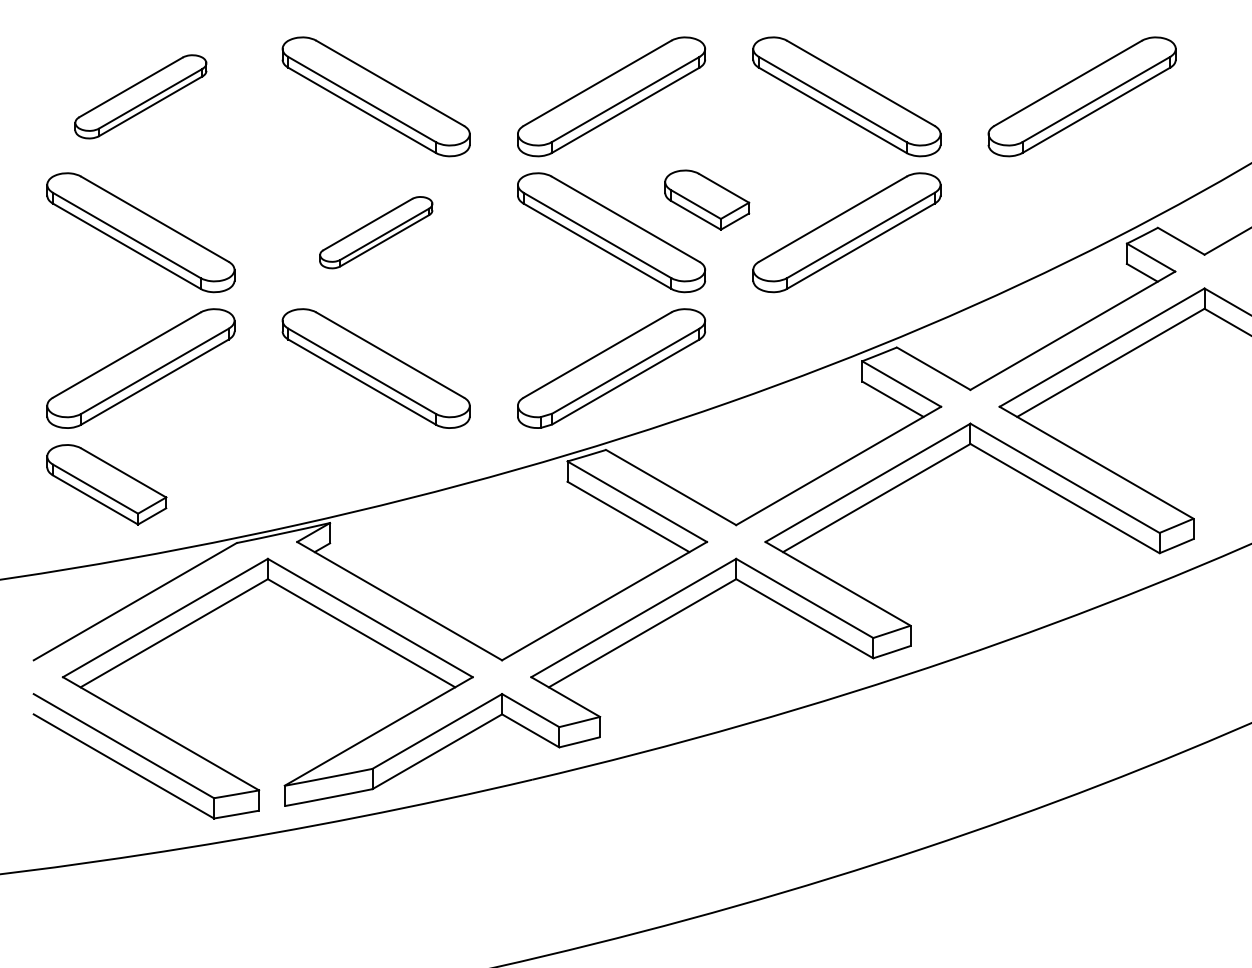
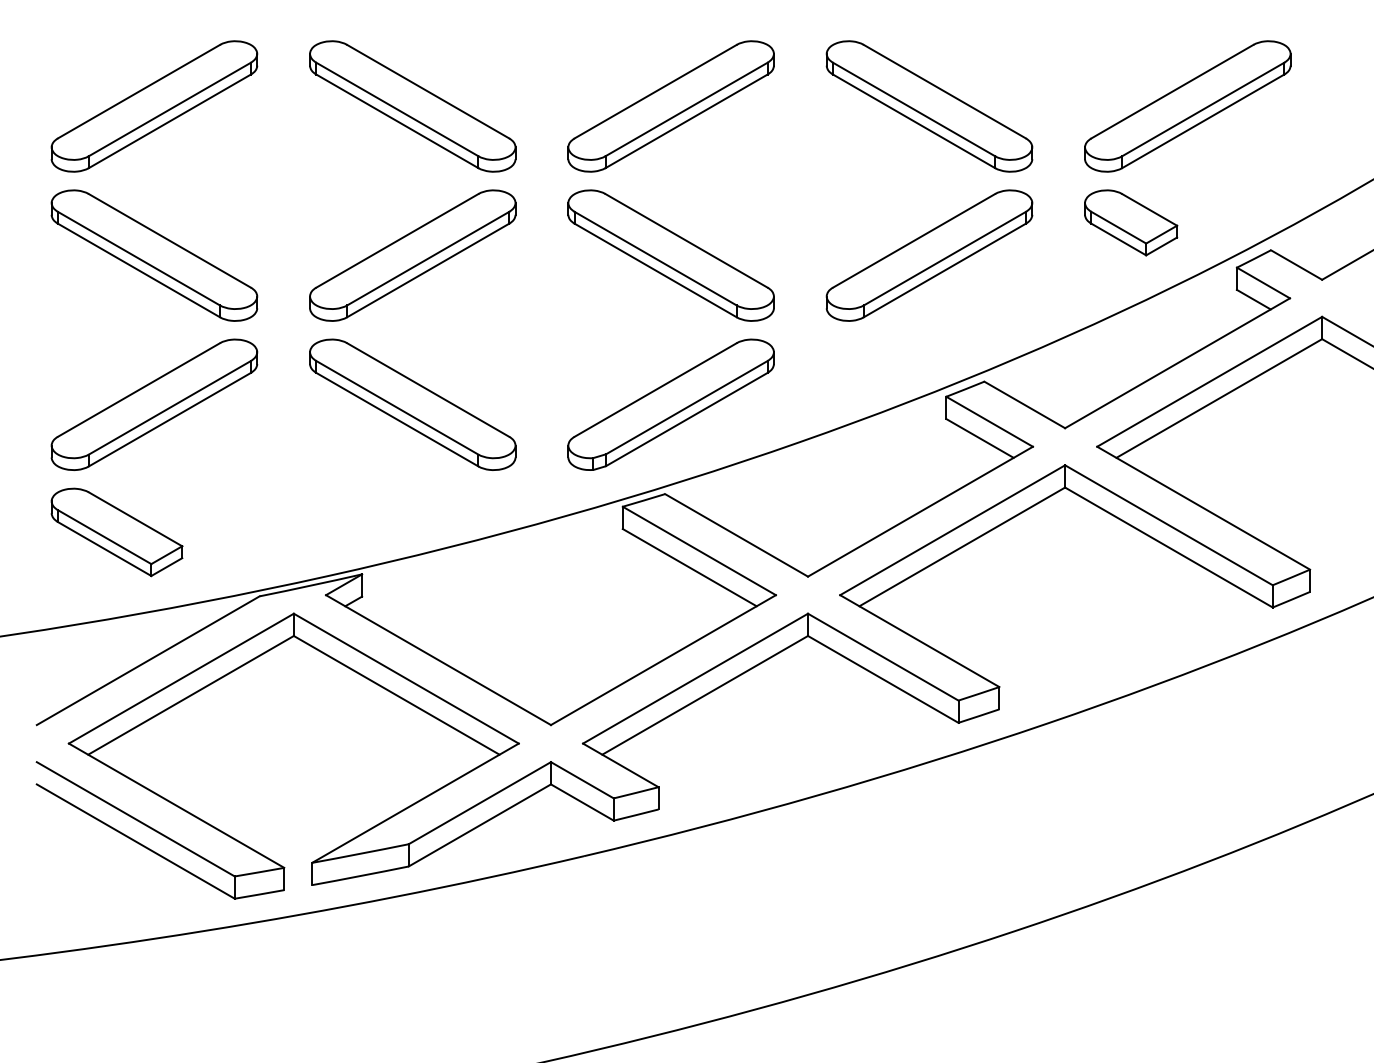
part: (140, 96) -> (154, 106), size x1.43
part: (707, 199) -> (1131, 222), moved
part: (375, 232) -> (412, 255), size x1.67

